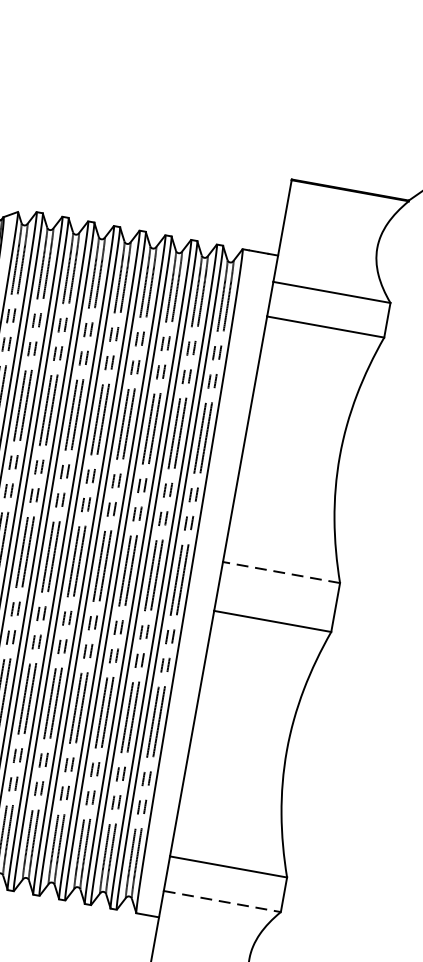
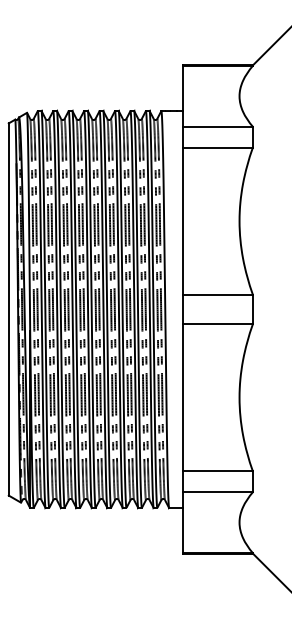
line: (281, 571) -> (217, 294), dashed -> solid
line: (223, 902) -> (218, 492), dashed -> solid

